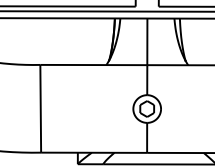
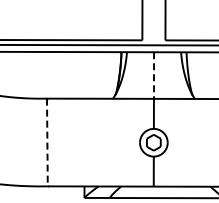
line: (147, 42) -> (154, 76), solid -> dashed
line: (40, 108) -> (47, 142), solid -> dashed

